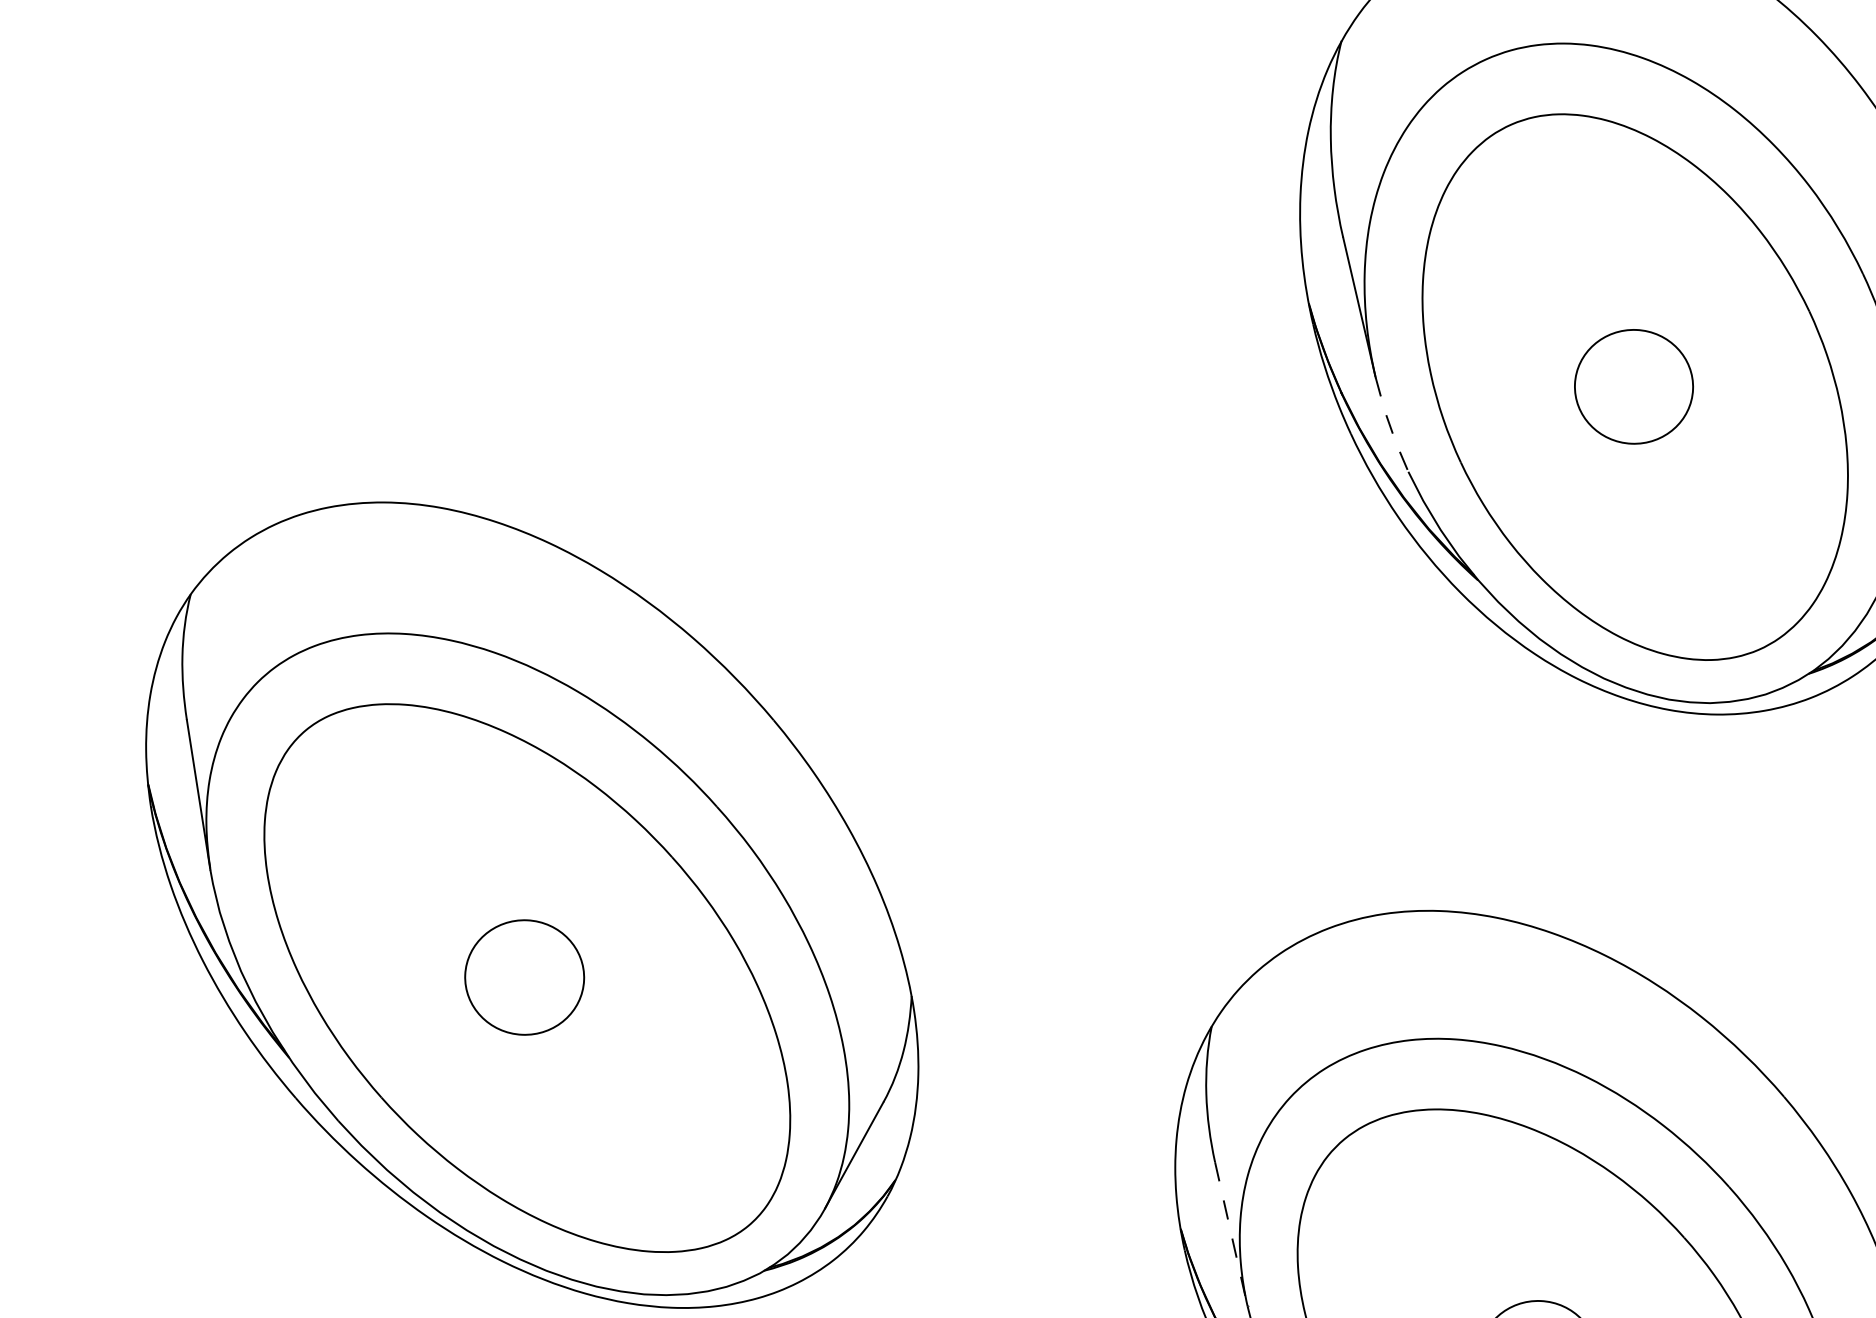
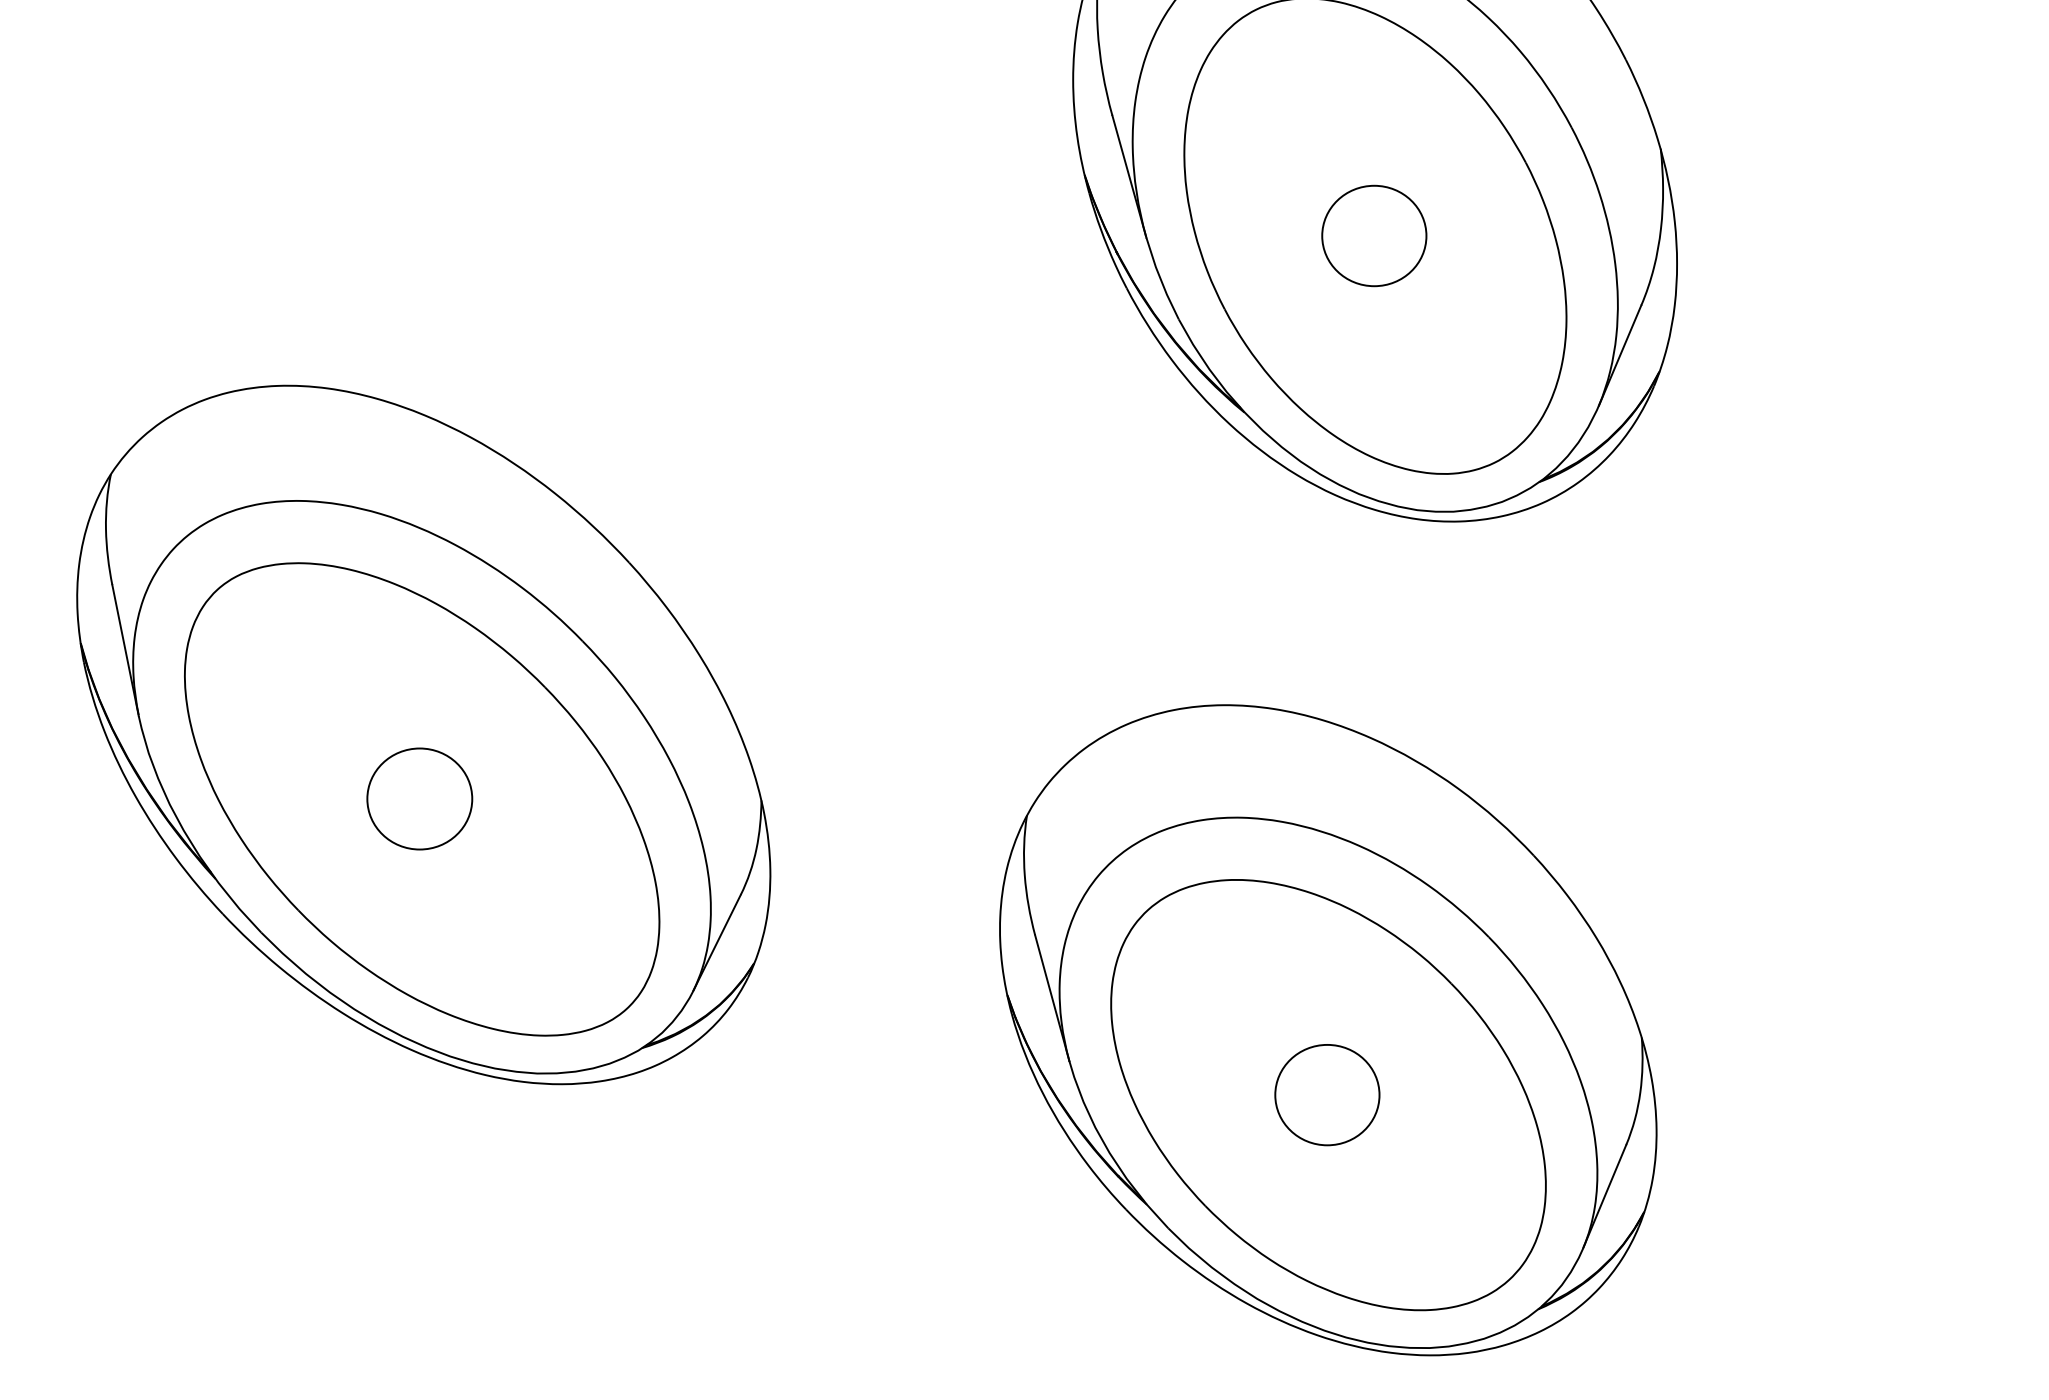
line: (1390, 426) -> (1161, 280), dashed -> solid
line: (1231, 1234) -> (1052, 998), dashed -> solid

